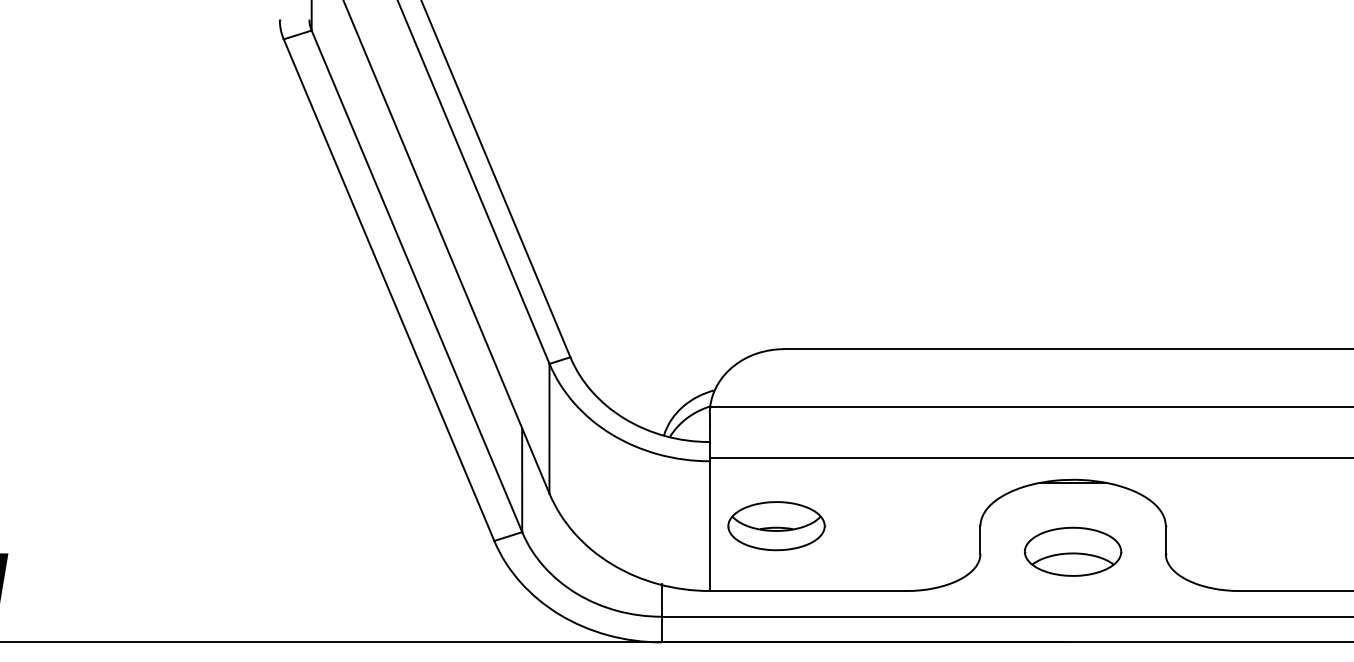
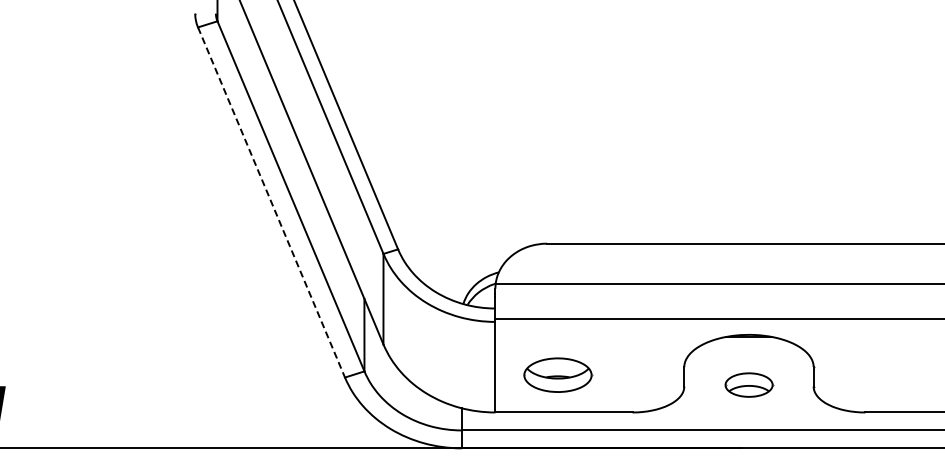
line: (389, 290) -> (271, 202), solid -> dashed
part: (777, 525) -> (558, 374), moved
part: (1073, 550) -> (749, 384), size x0.7

